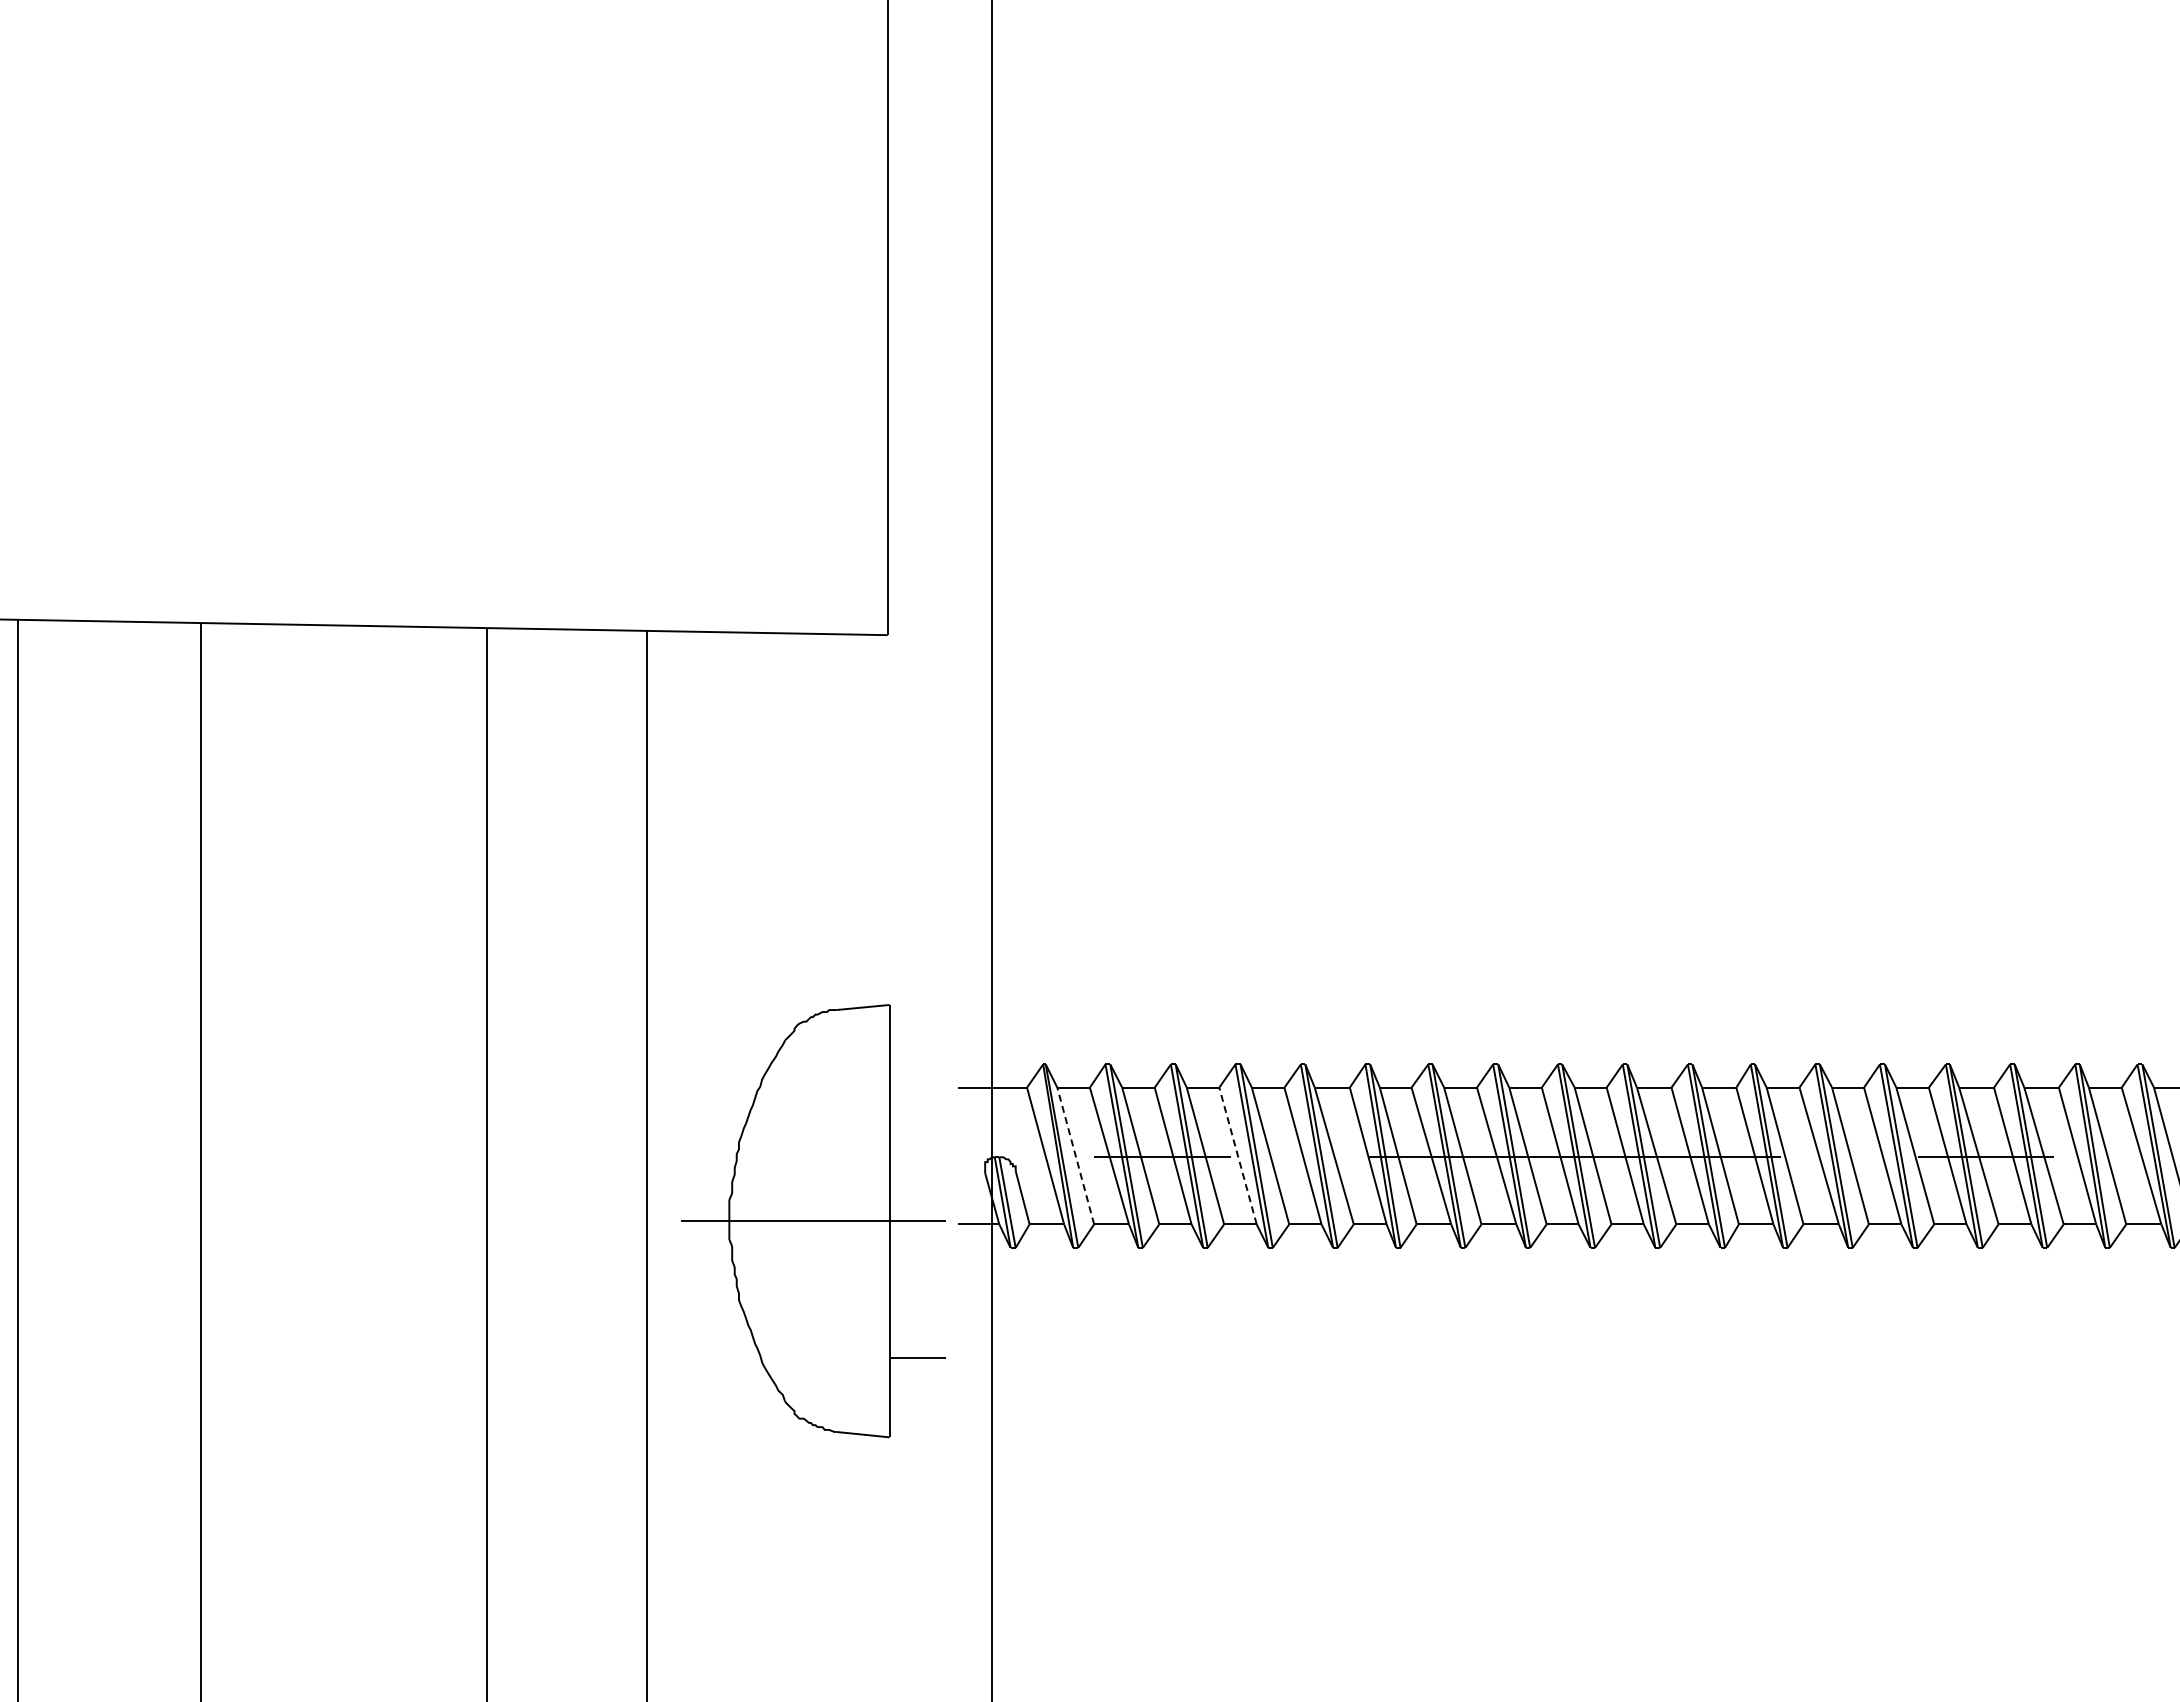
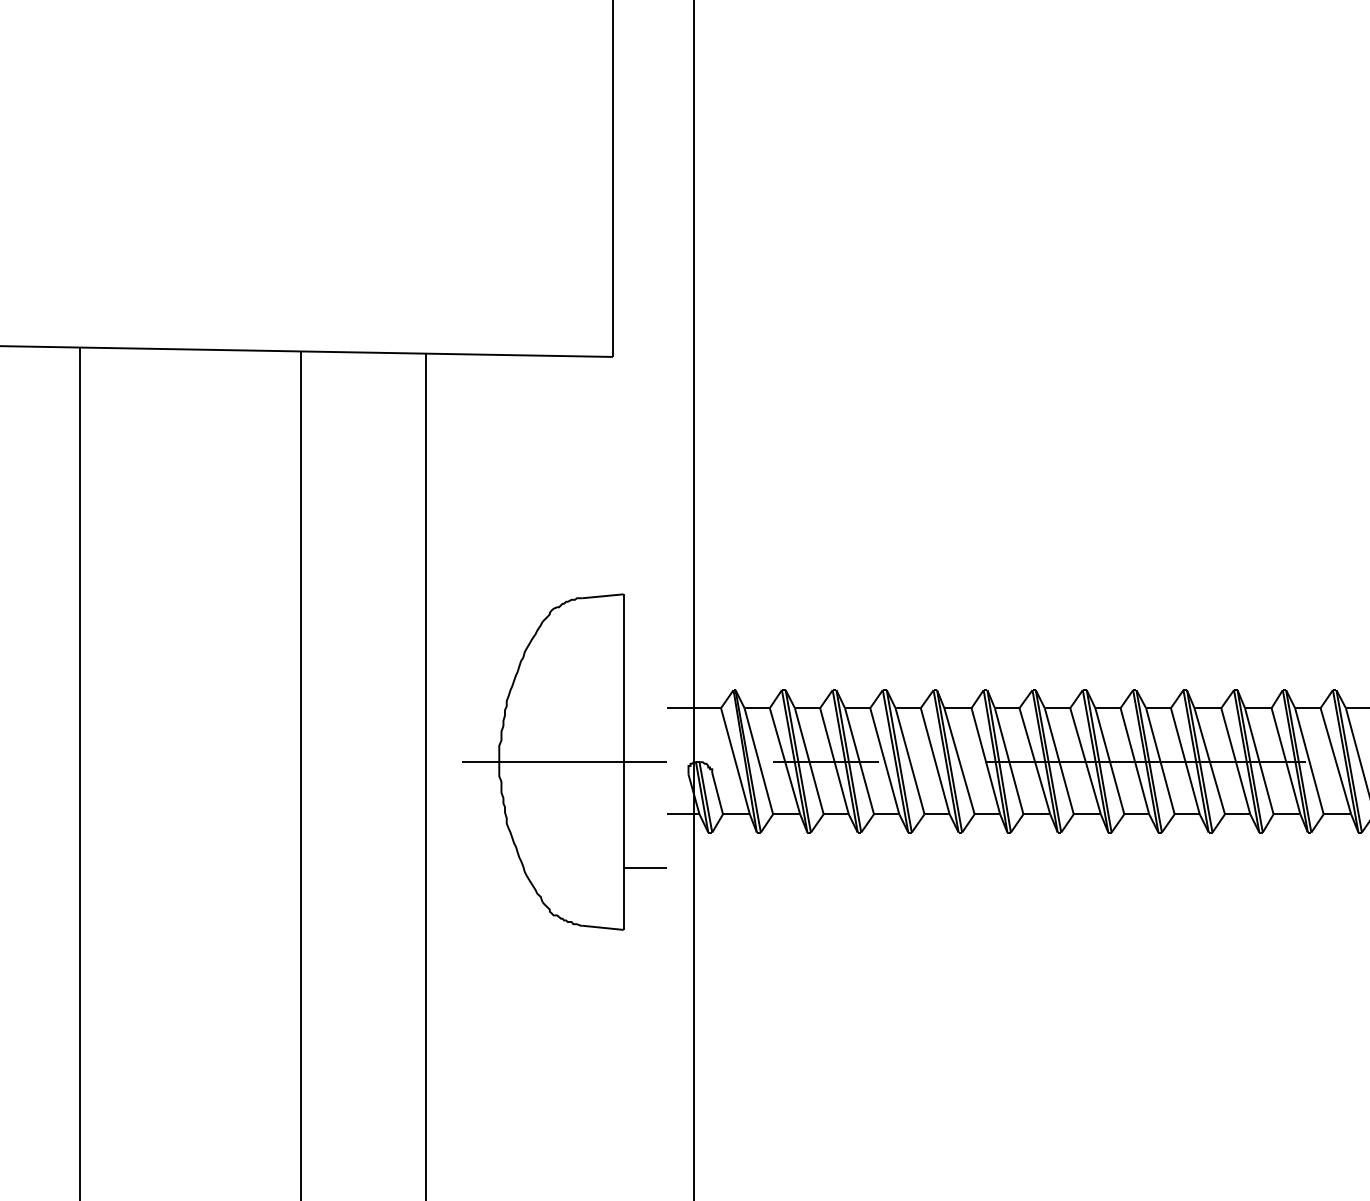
line: (1075, 1156) -> (758, 761), dashed -> solid
line: (1238, 1156) -> (885, 761), dashed -> solid
part: (813, 1221) -> (564, 762), moved

